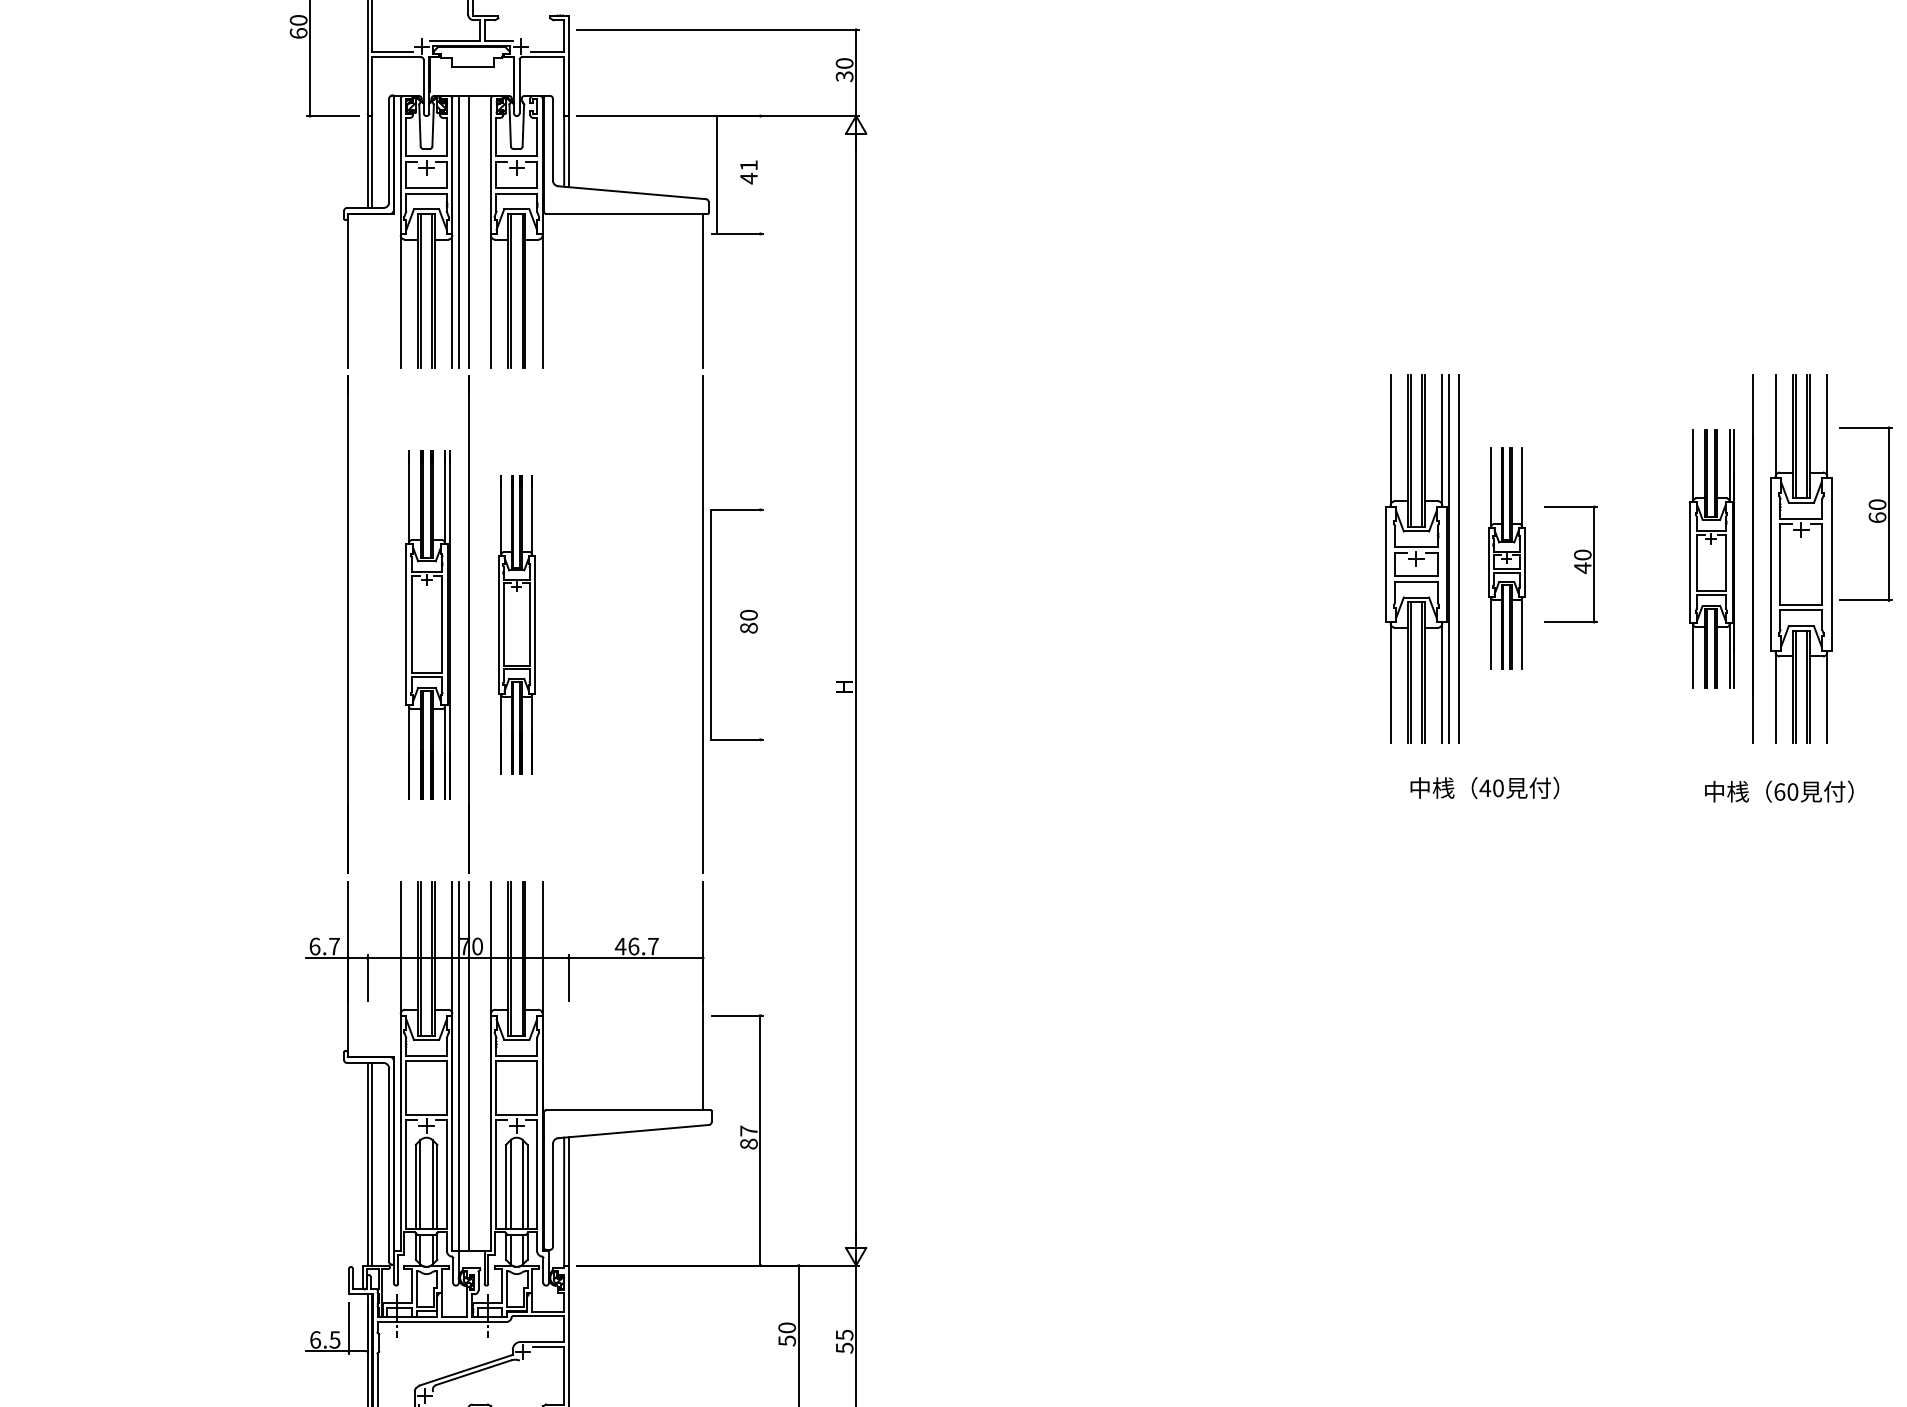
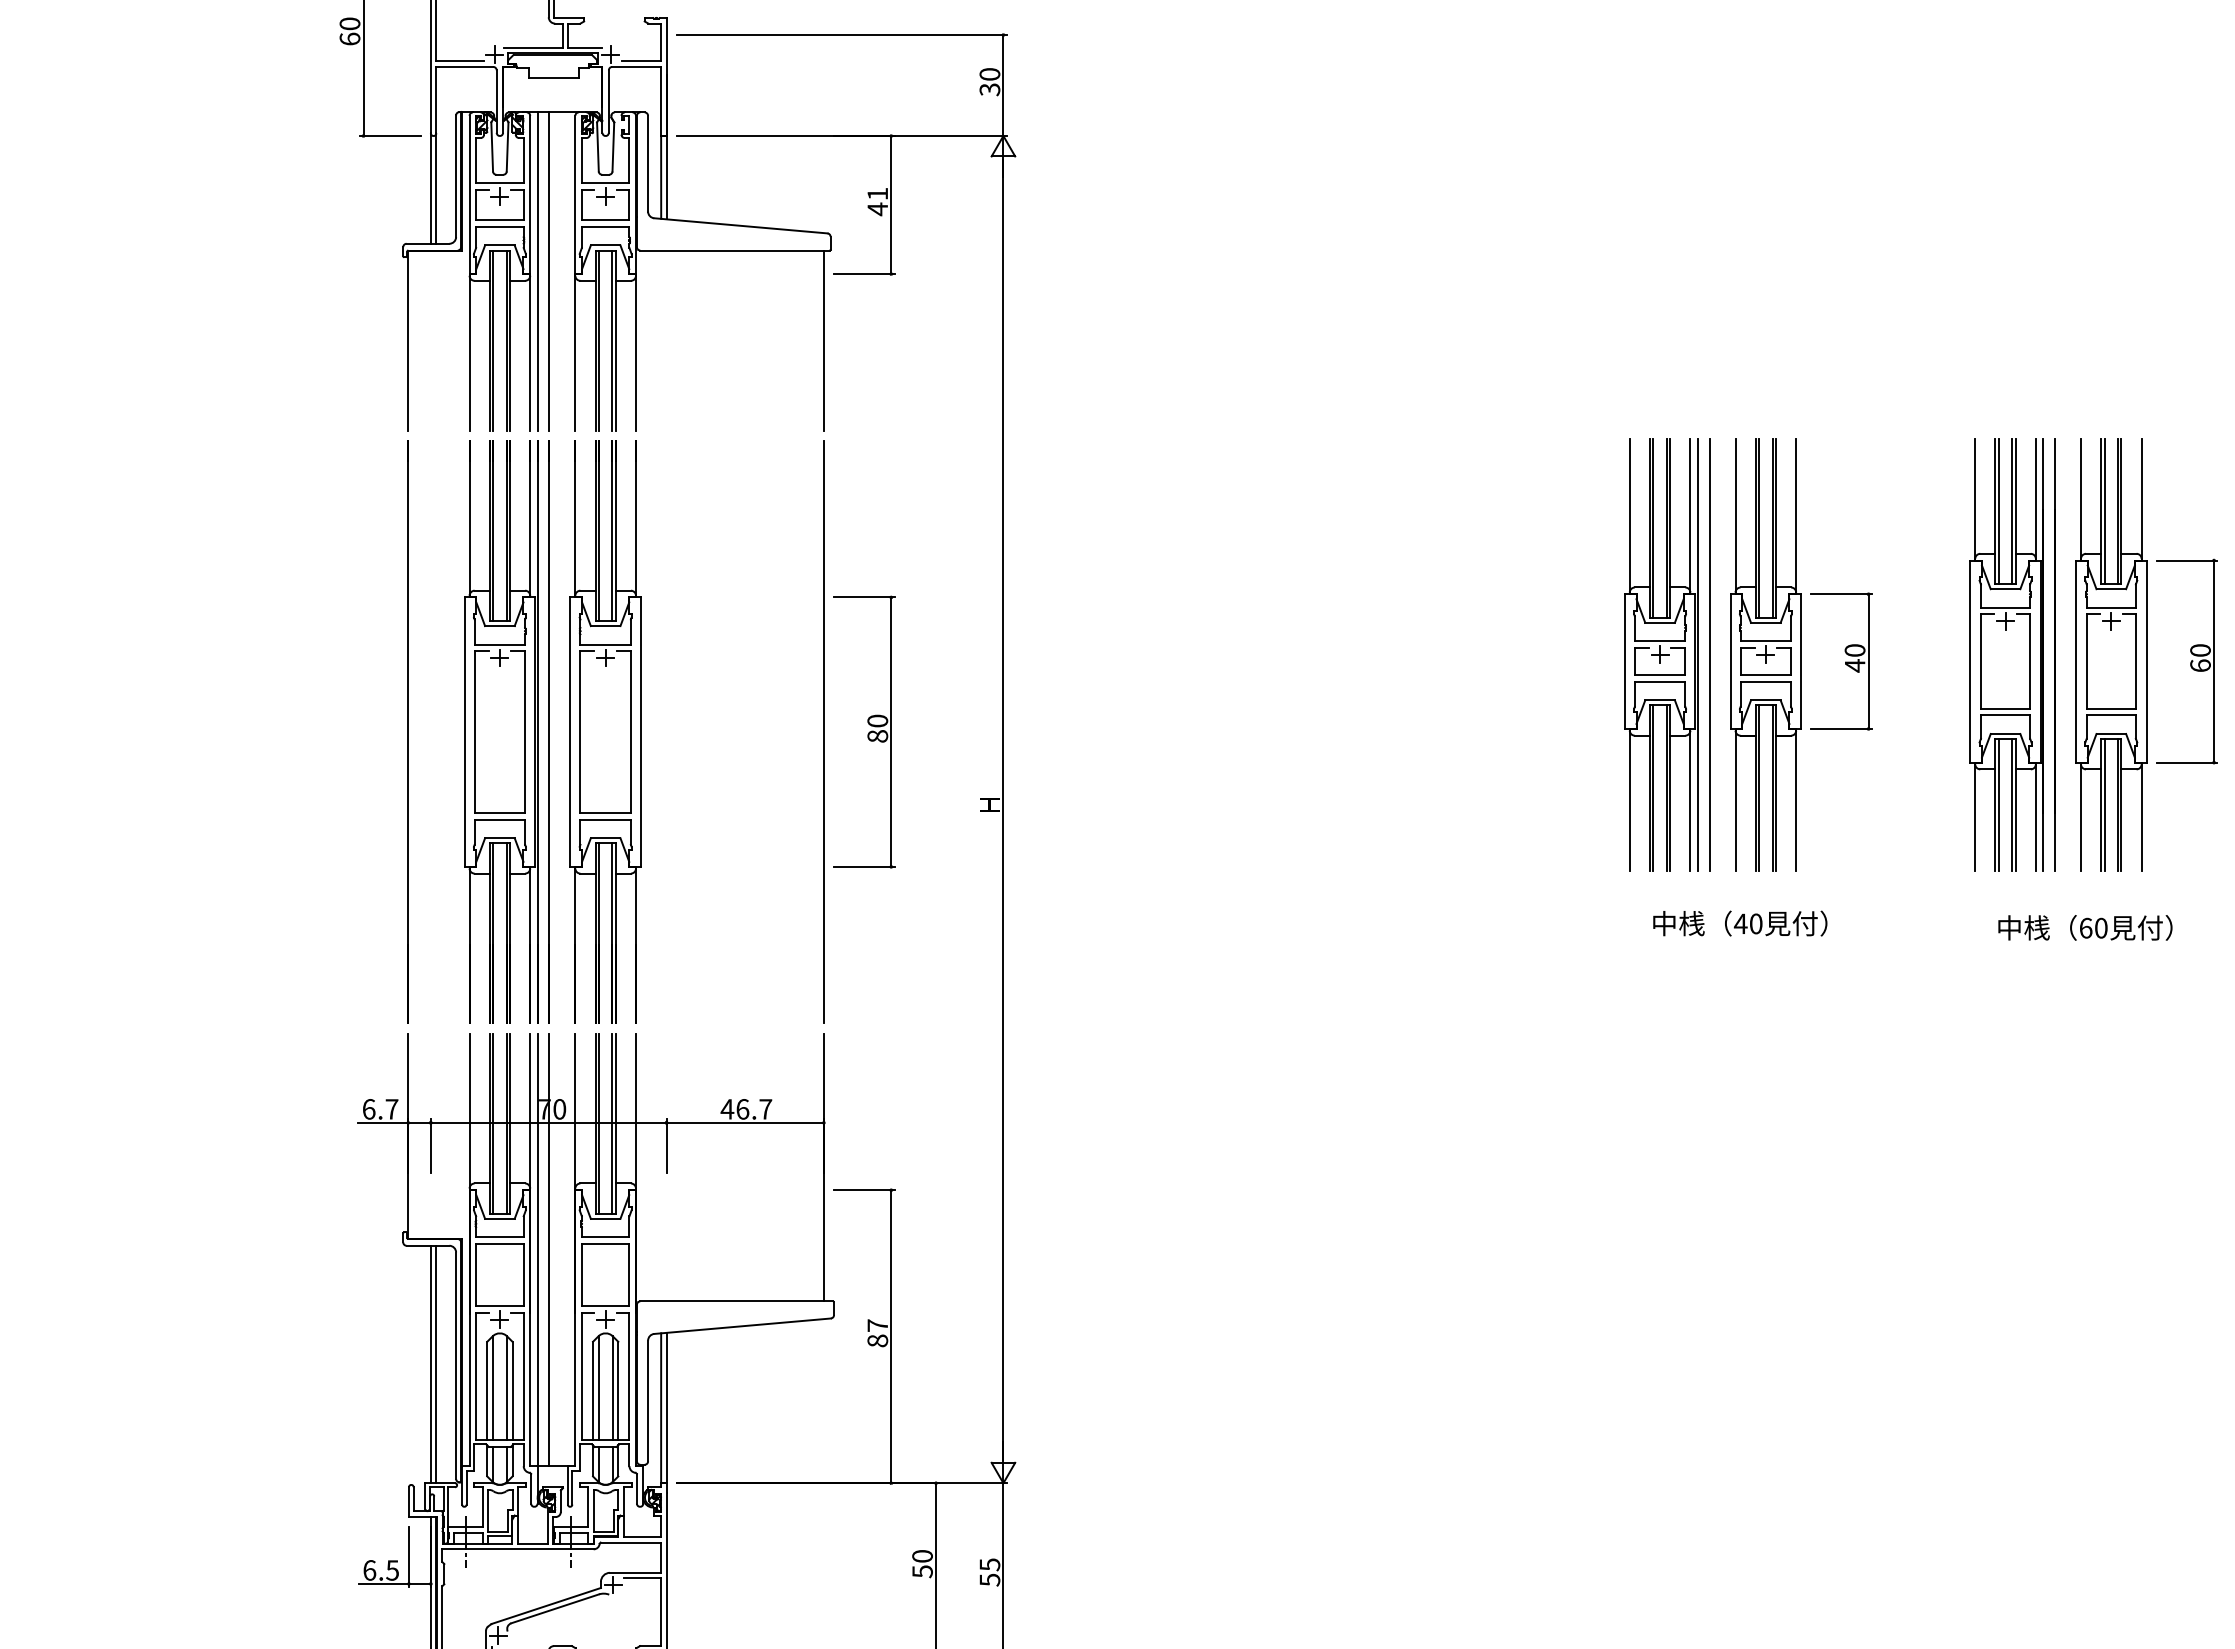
line: (717, 175) -> (891, 205), moved
part: (1865, 514) -> (2186, 661), moved
part: (1506, 558) -> (1765, 654), size x1.67
part: (1711, 558) -> (2006, 654), size x1.43
part: (427, 624) -> (501, 731), size x1.43
part: (516, 624) -> (605, 731), size x1.67
line: (711, 624) -> (891, 731), moved

